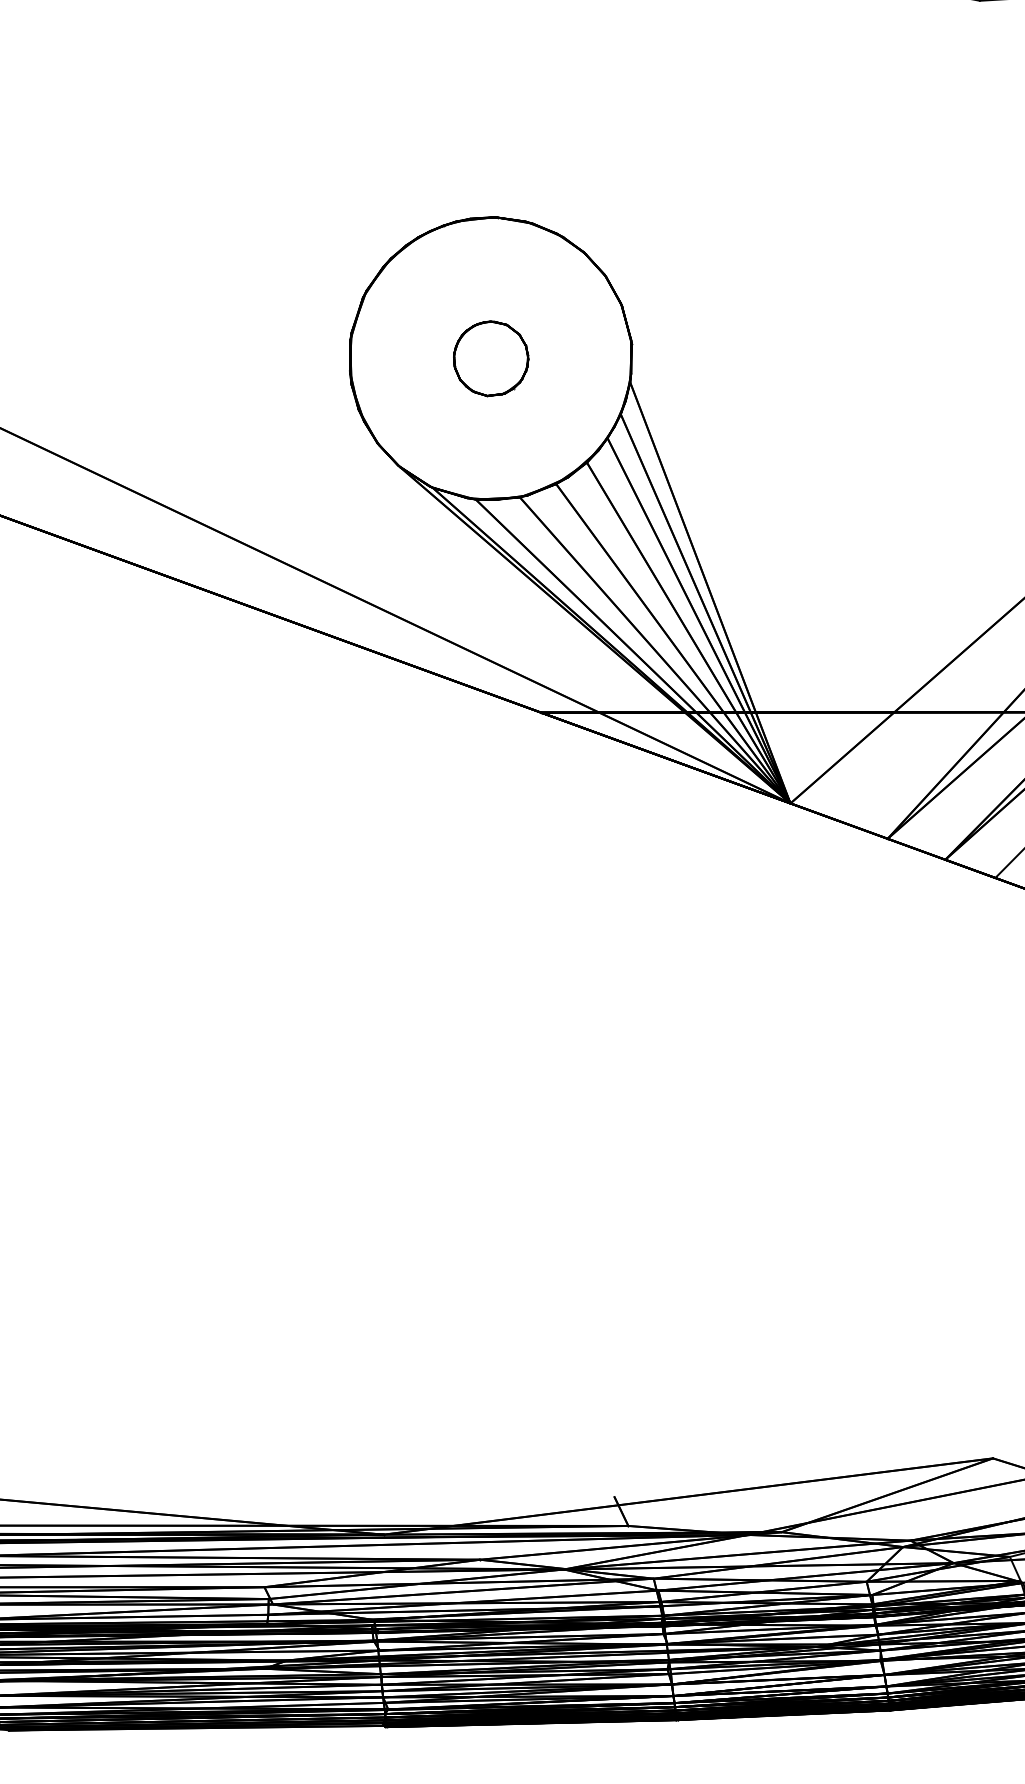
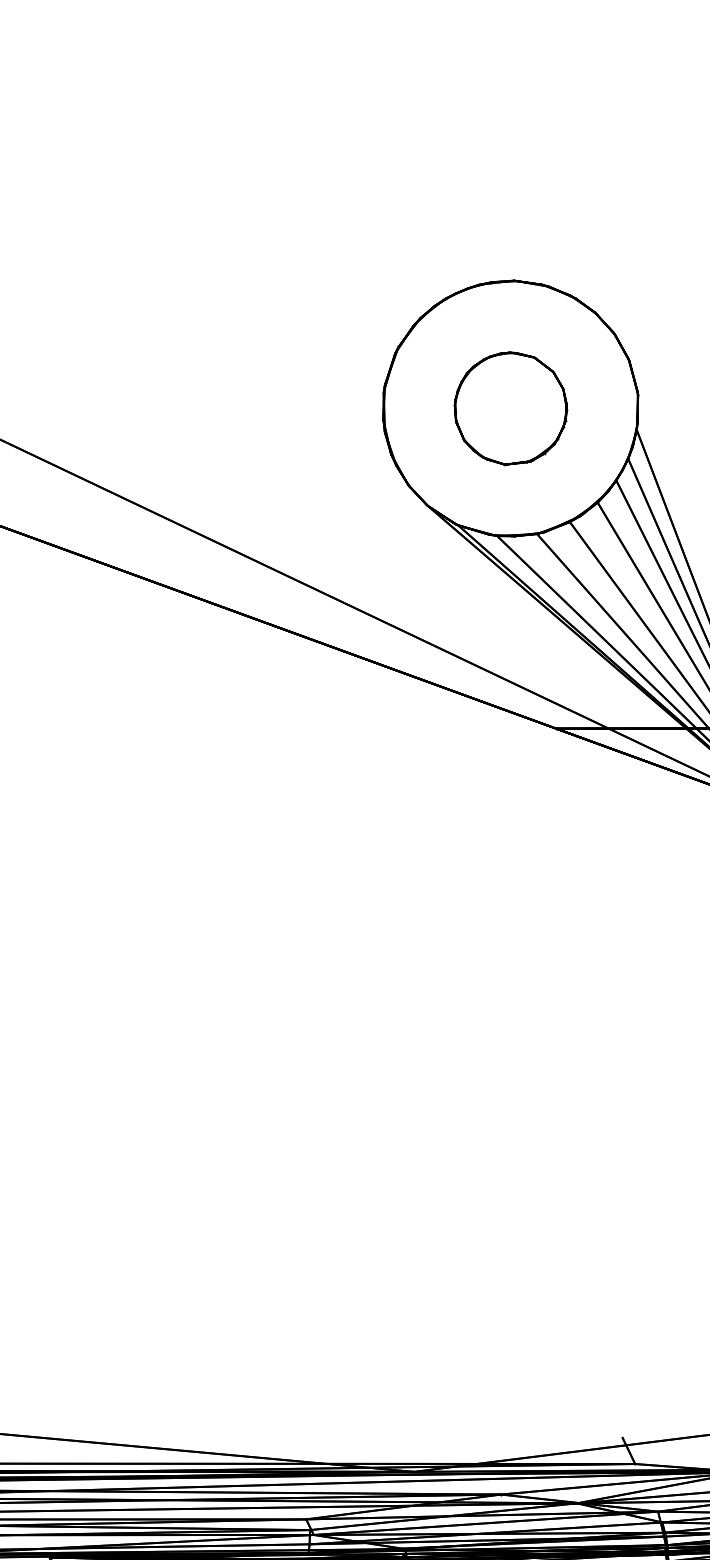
part: (491, 358) -> (511, 408), size x1.67

